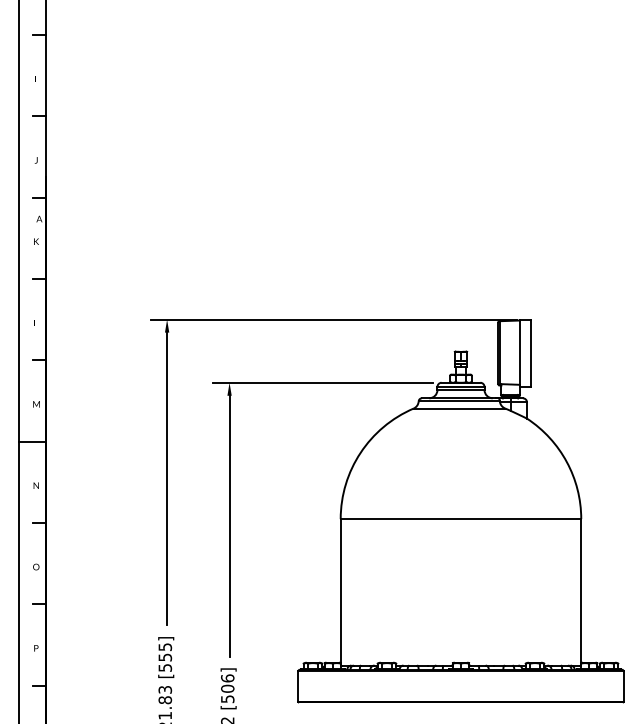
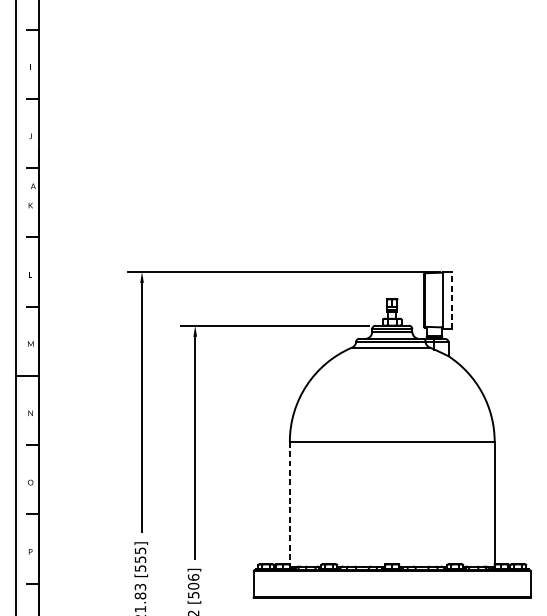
line: (531, 353) -> (452, 300), solid -> dashed
line: (340, 591) -> (289, 503), solid -> dashed

